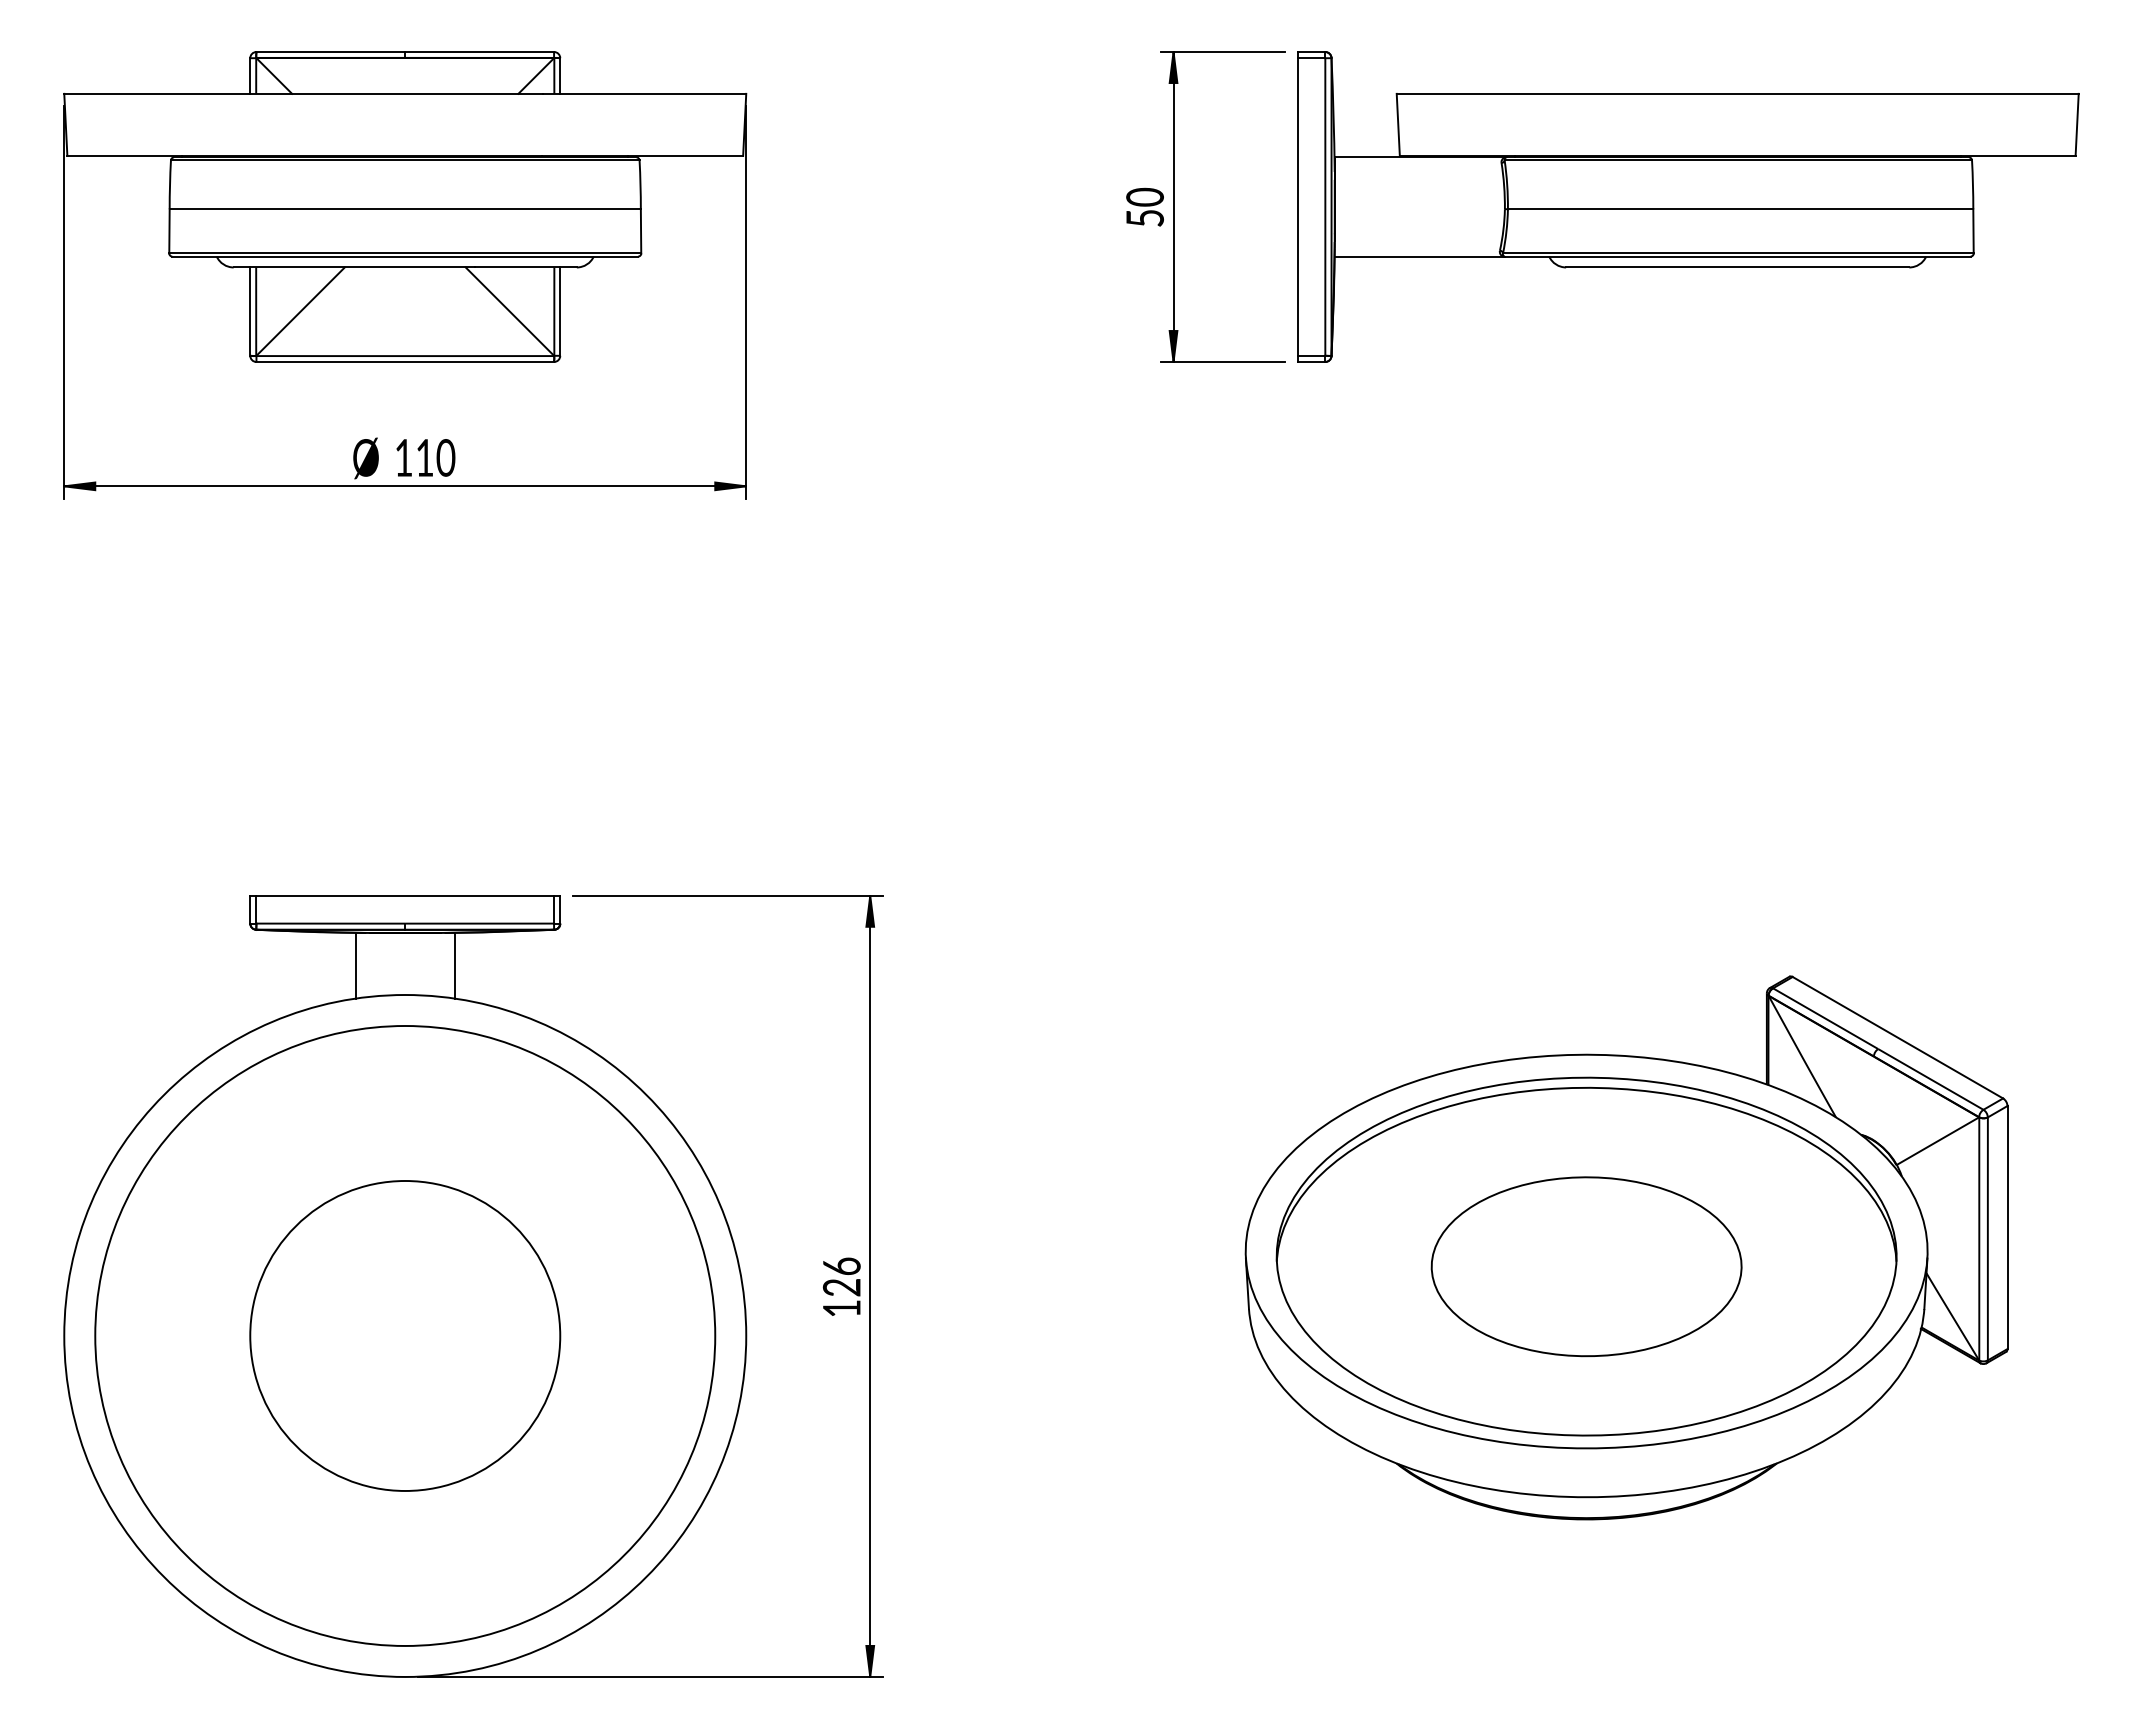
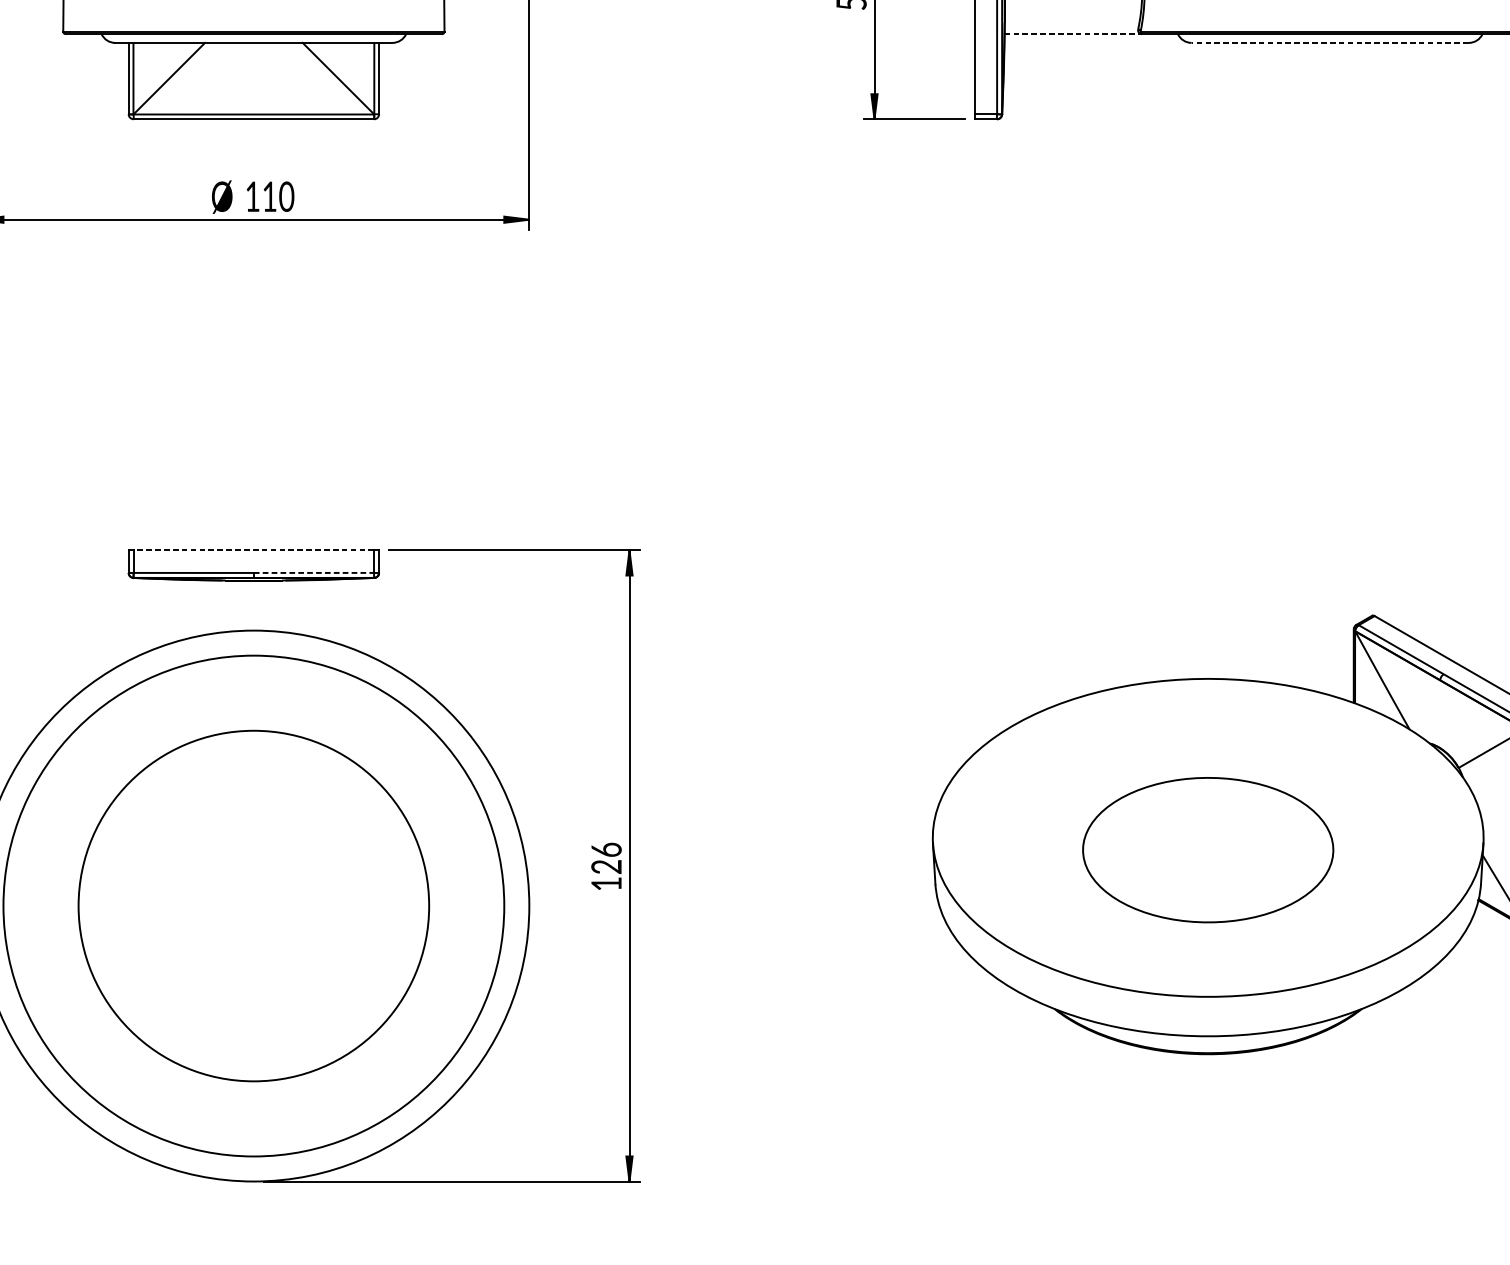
line: (1420, 256) -> (1073, 34), solid -> dashed
line: (1737, 267) -> (1330, 42), solid -> dashed
line: (405, 895) -> (254, 550), solid -> dashed
line: (480, 923) -> (314, 572), solid -> dashed
line: (355, 965) -> (213, 606), removed
line: (454, 965) -> (293, 606), removed
part: (1586, 1256) -> (1208, 841), removed
circle: (405, 1335) -> (254, 905), size x1.4

